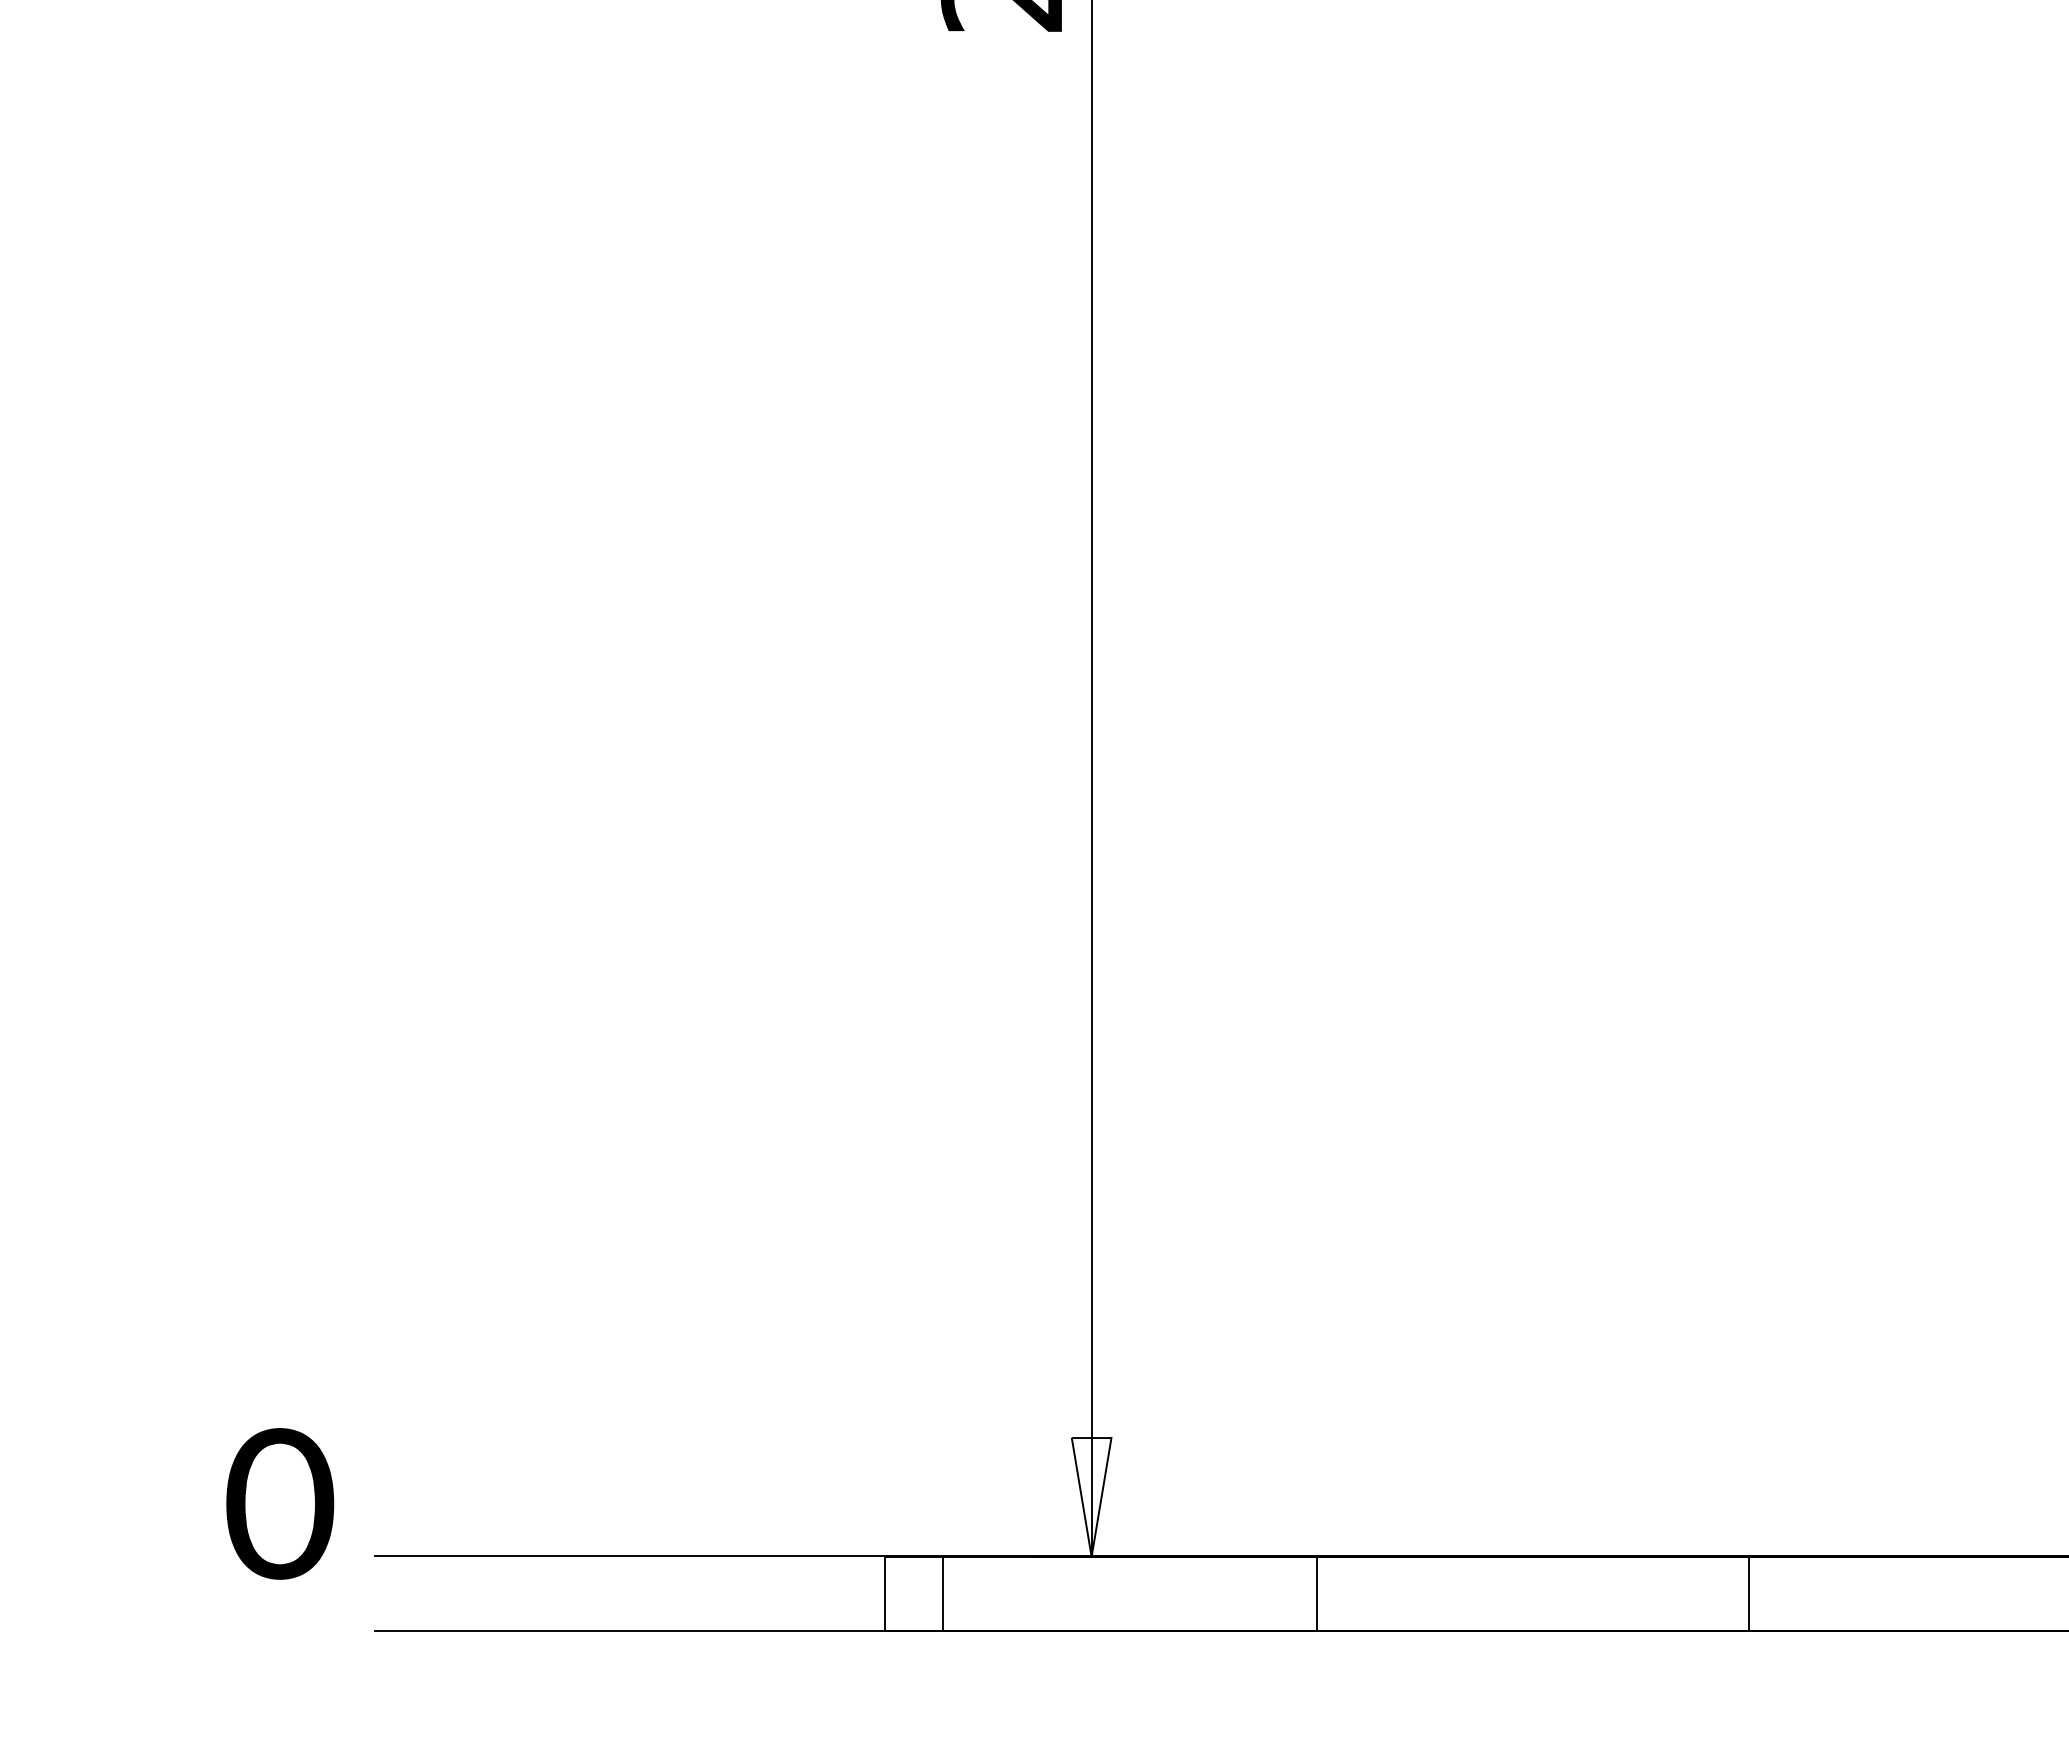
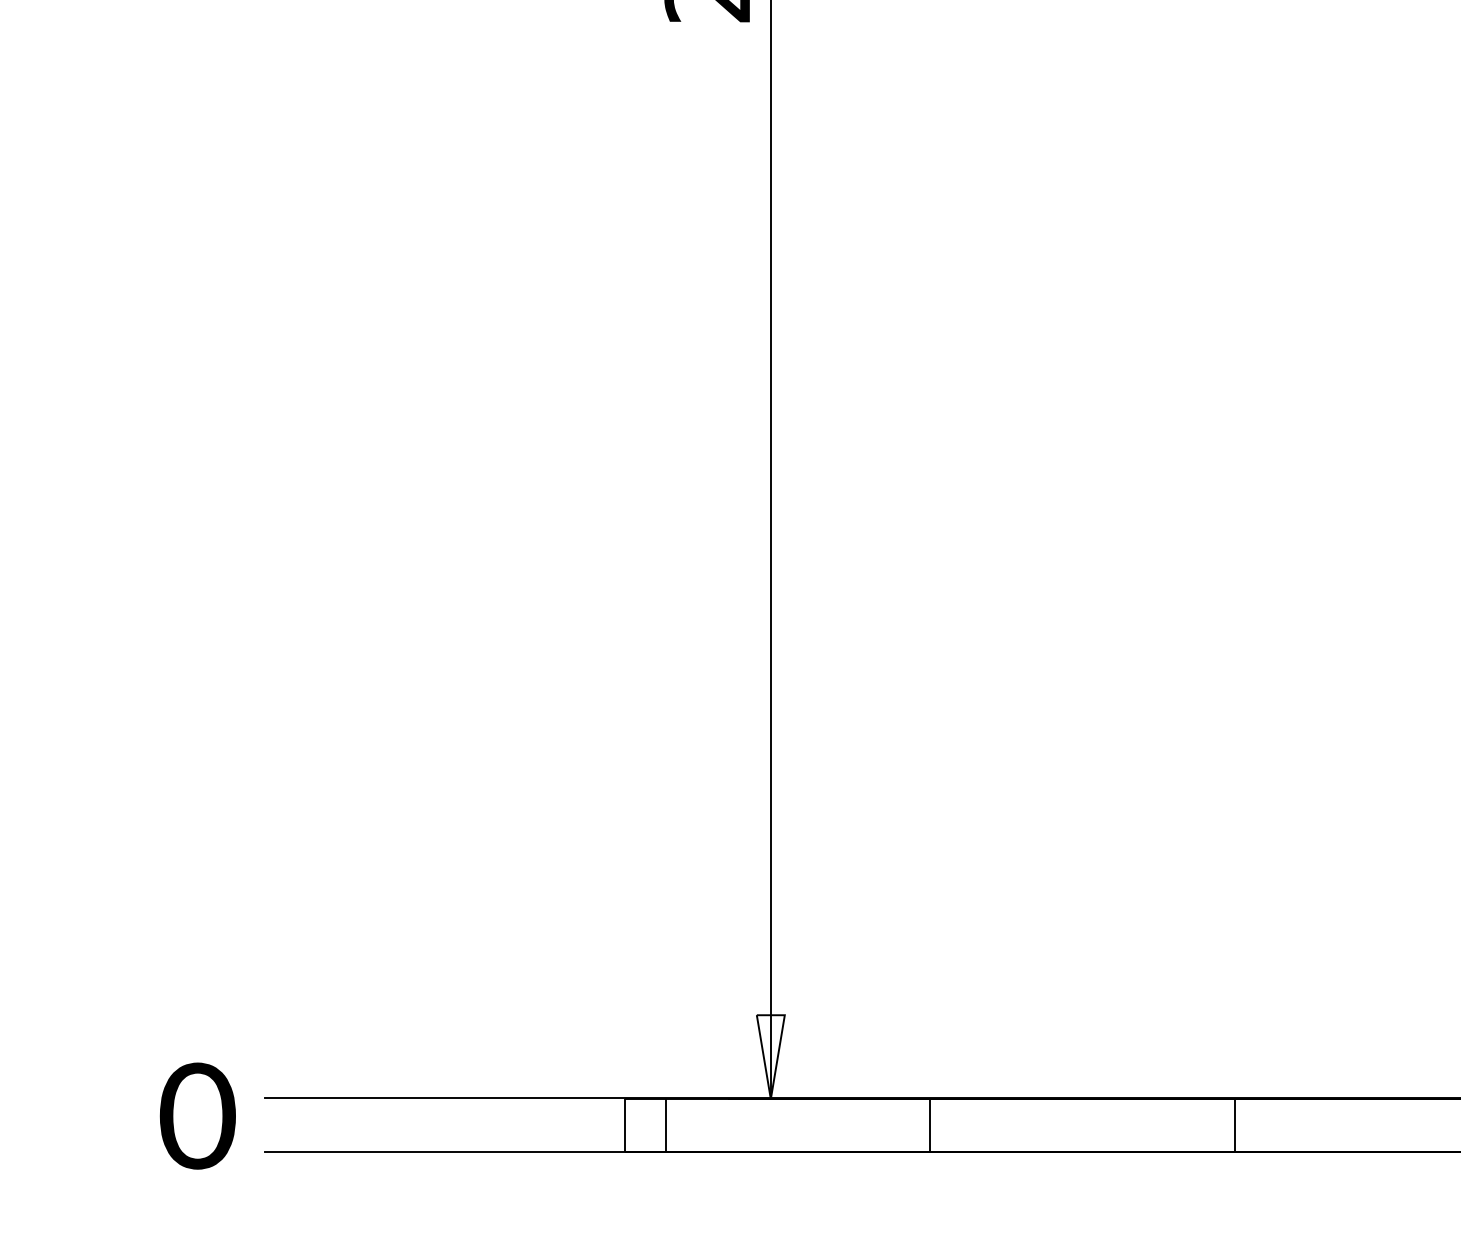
text: (280, 1503) -> (198, 1115), moved

